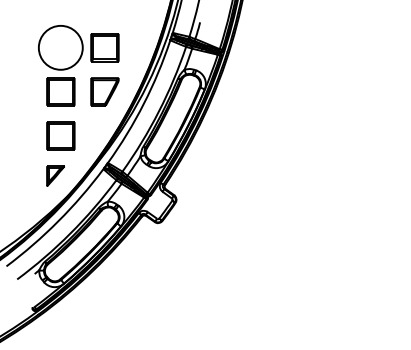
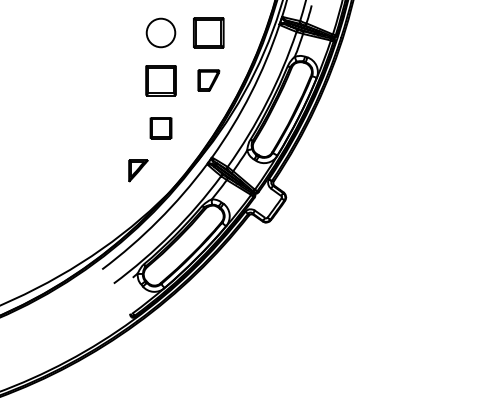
circle: (60, 47) -> (160, 32), size x0.6
part: (104, 91) -> (208, 80), size x0.7
part: (60, 135) -> (160, 127), size x0.7
part: (55, 175) -> (138, 170), moved

